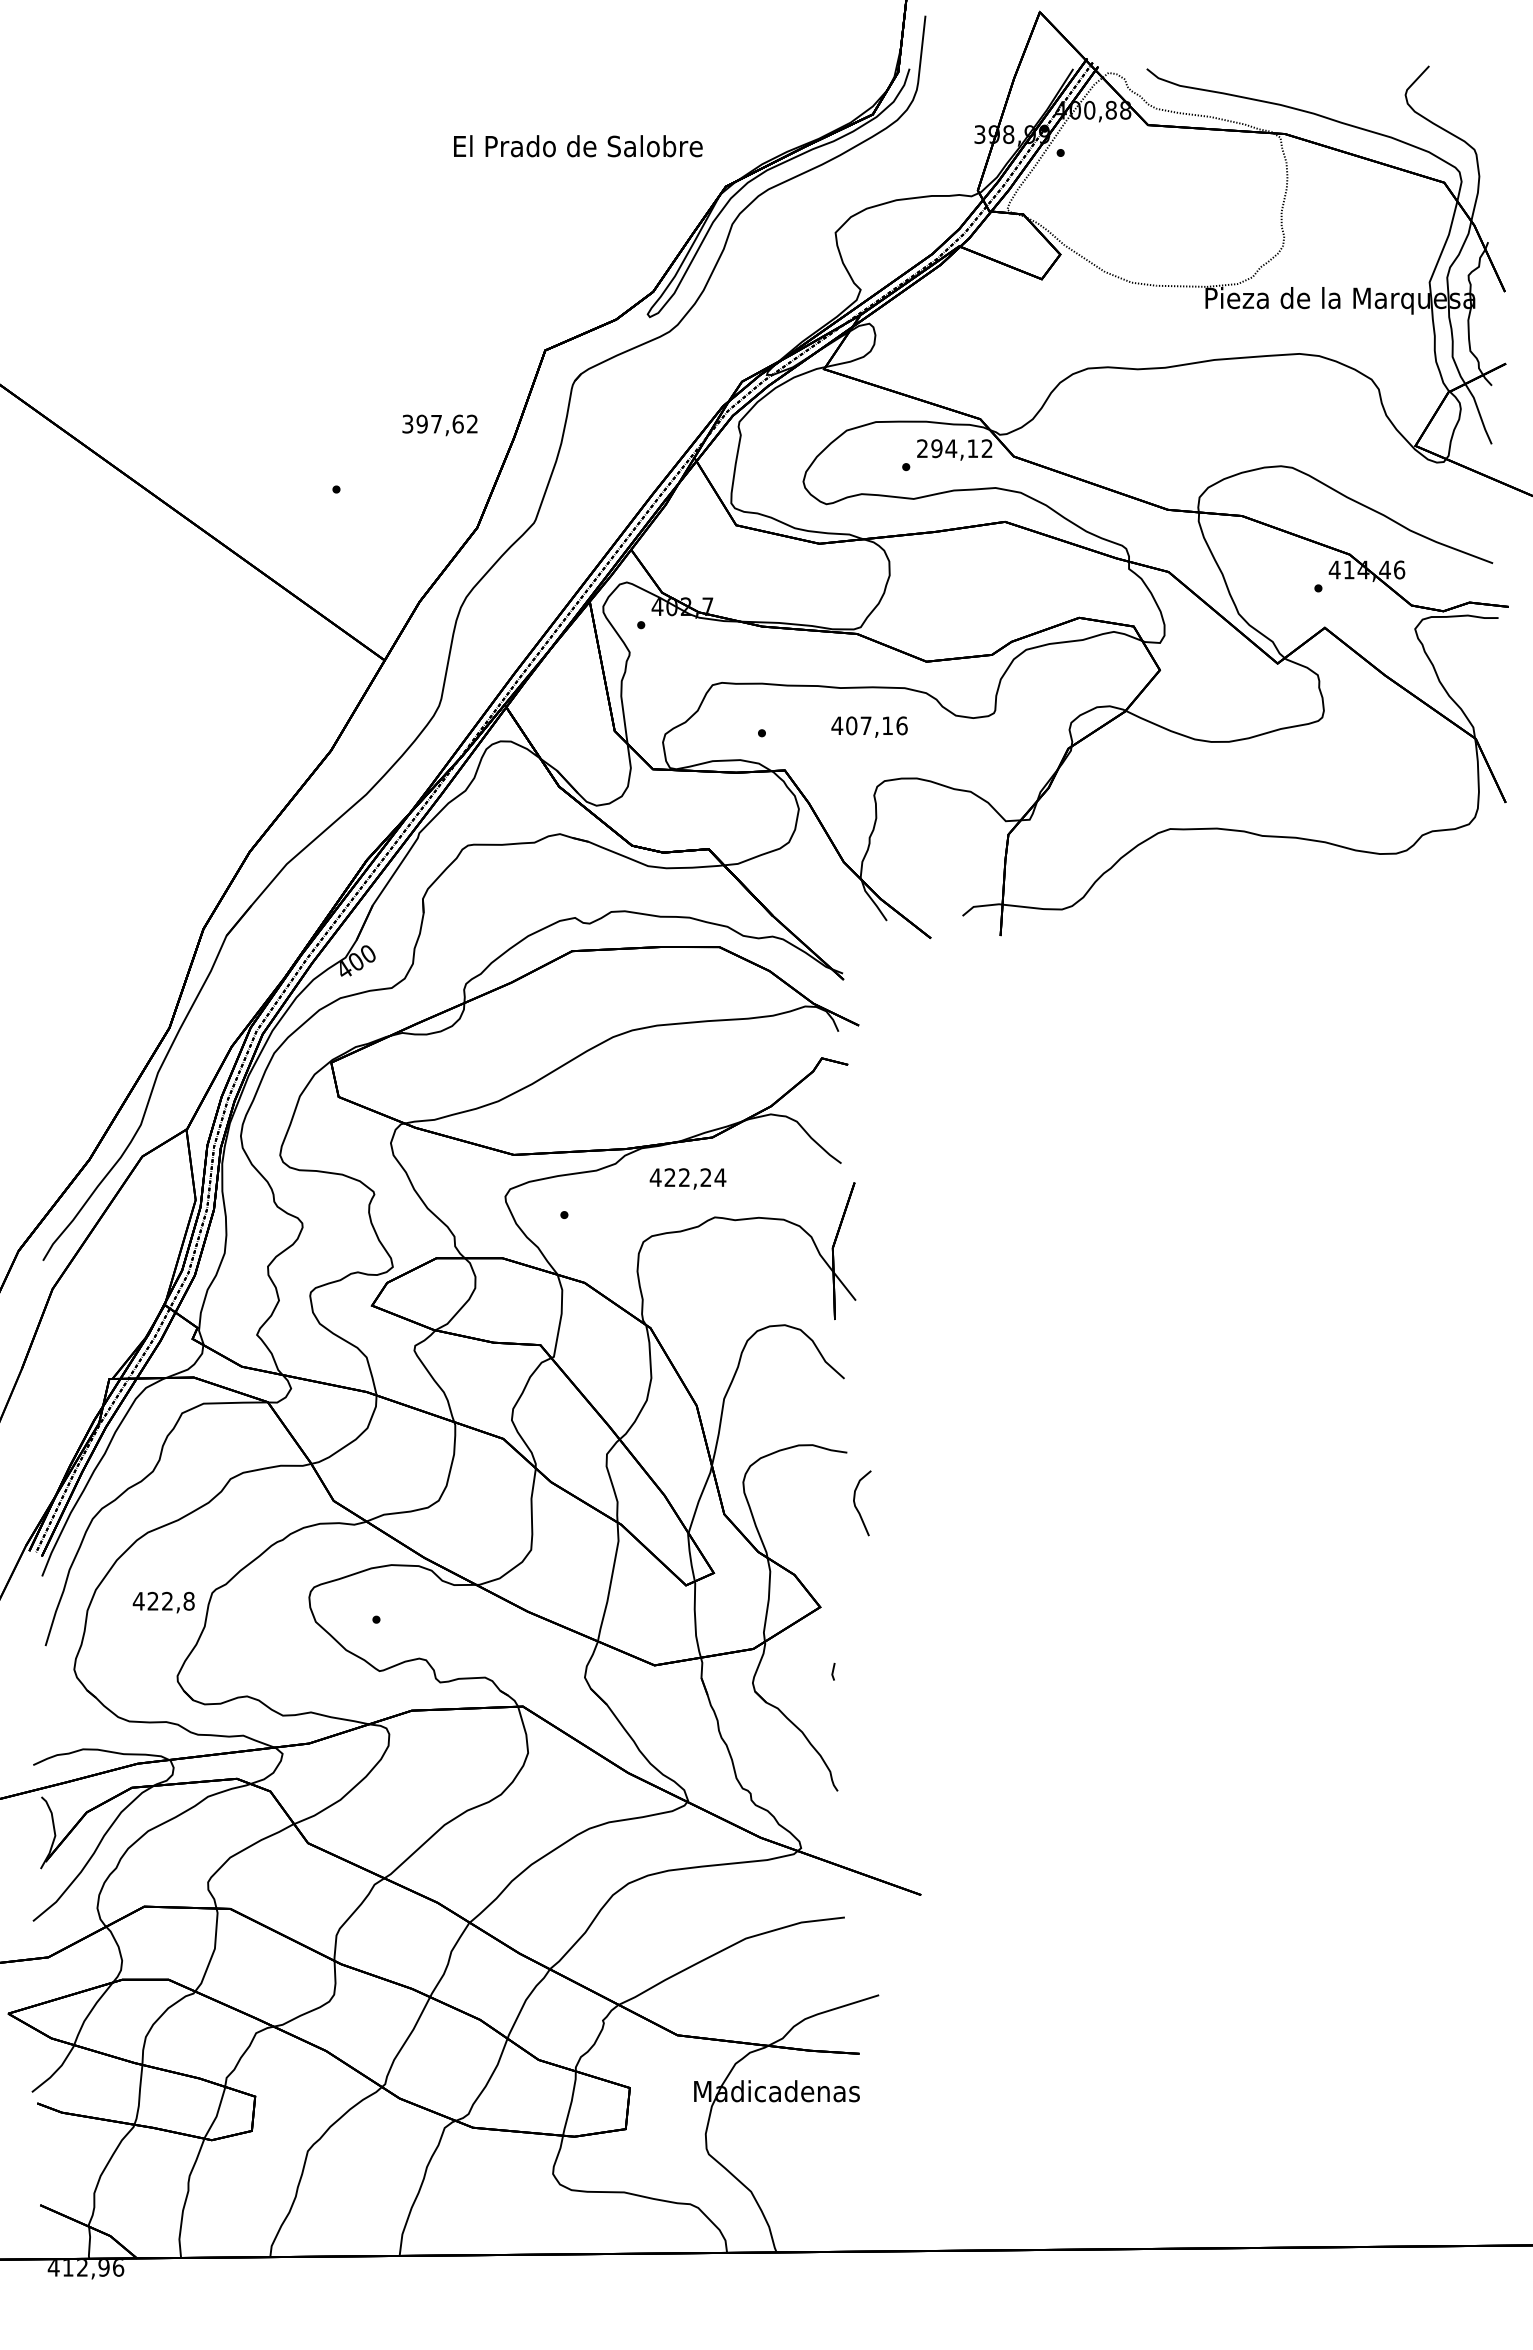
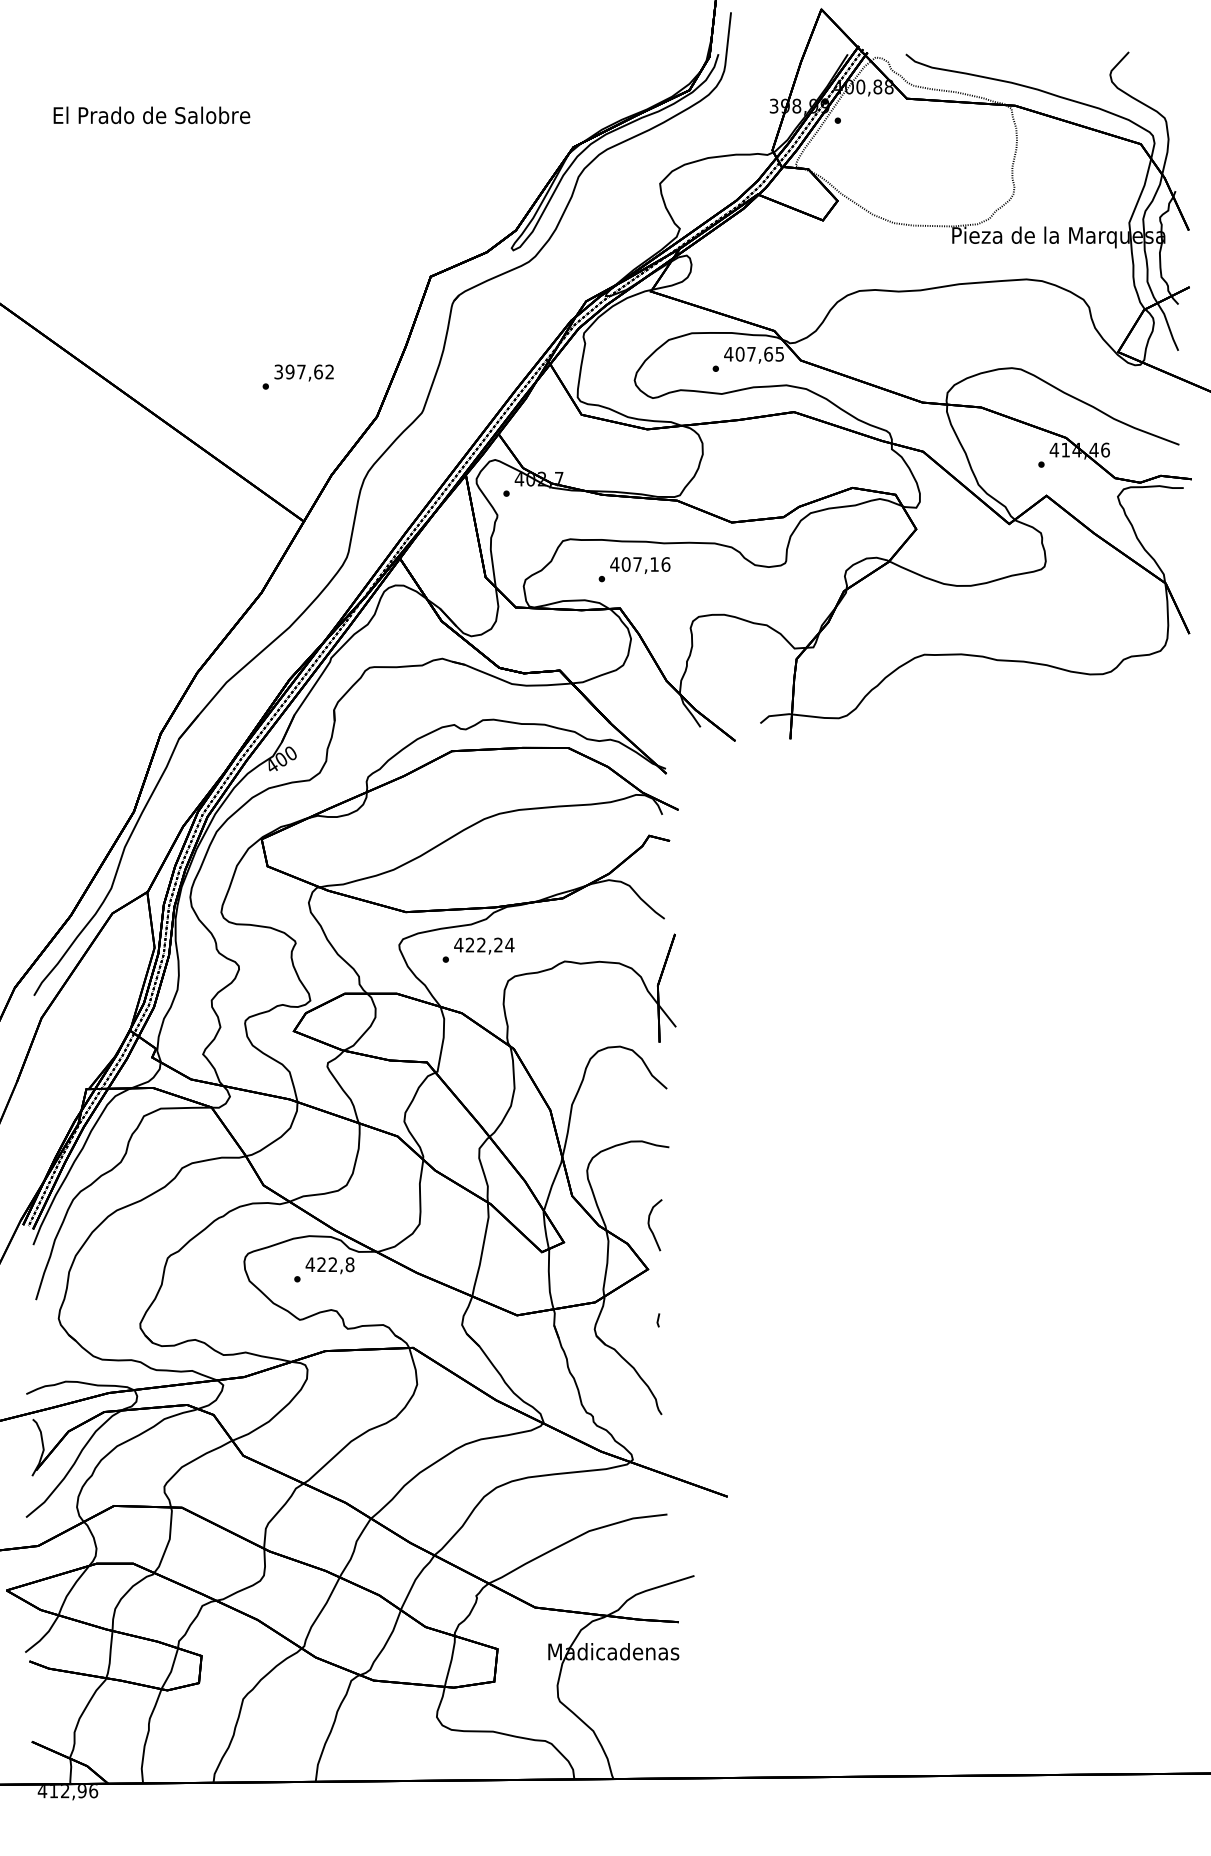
text: (578, 146) -> (152, 115), moved
text: (439, 425) -> (303, 373), moved
text: (954, 448) -> (754, 354), 294,12 -> 407,65
text: (869, 726) -> (640, 565), moved
text: (687, 1178) -> (483, 945), moved
curve: (856, 1506) -> (650, 1227), moved
text: (163, 1602) -> (329, 1265), moved

